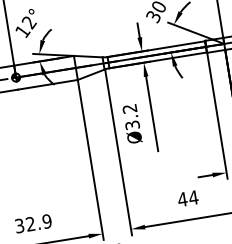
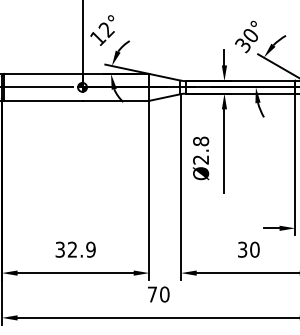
text: (131, 116) -> (201, 150), Ø3.2 -> Ø2.8
text: (187, 198) -> (248, 249), 44 -> 30

